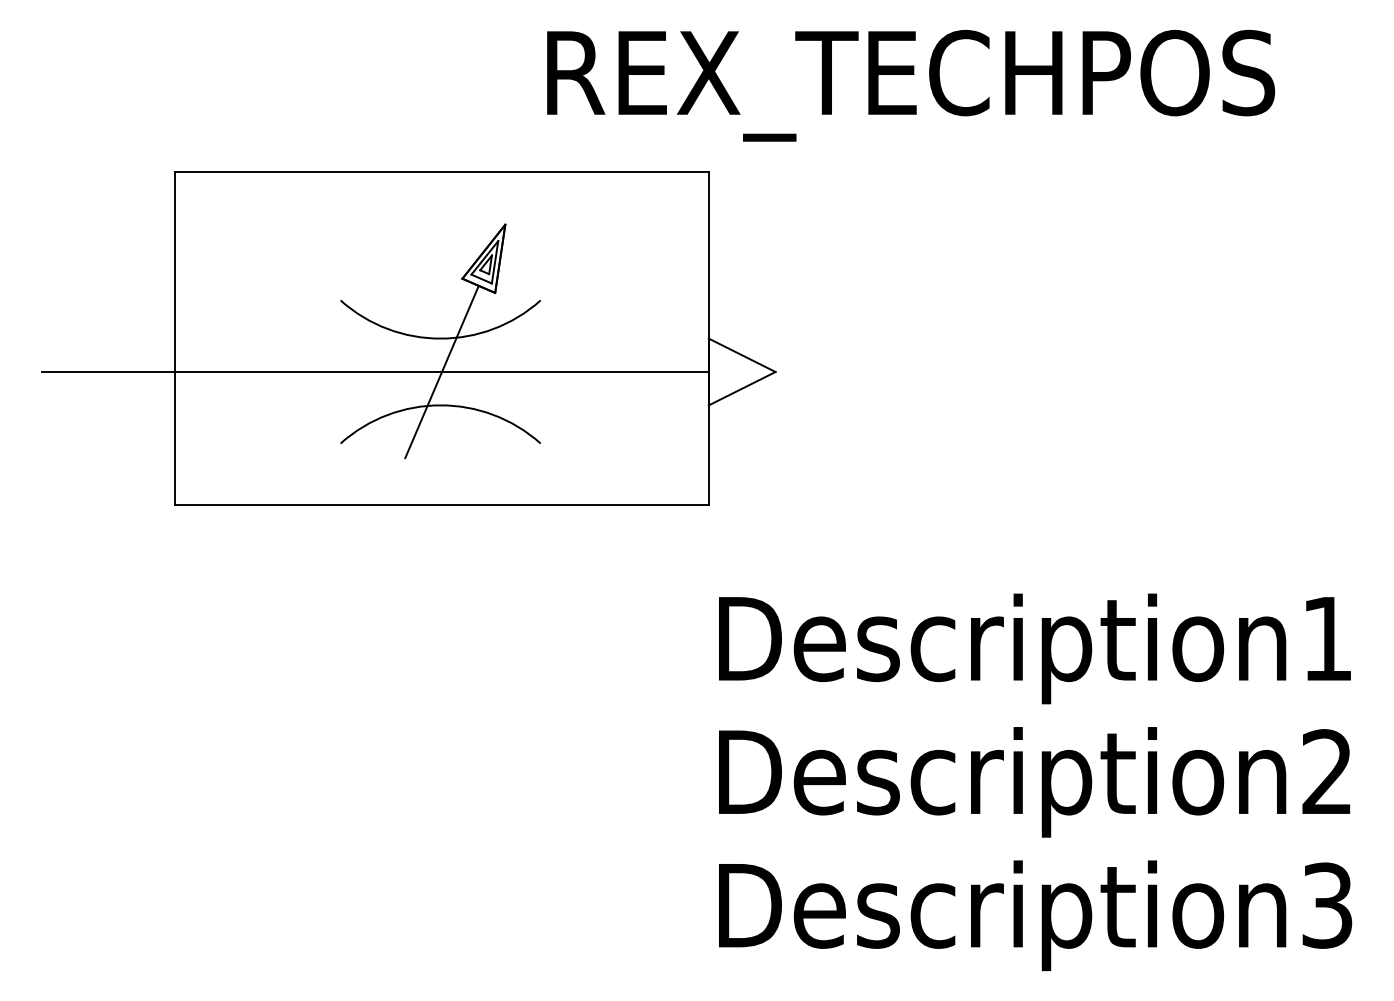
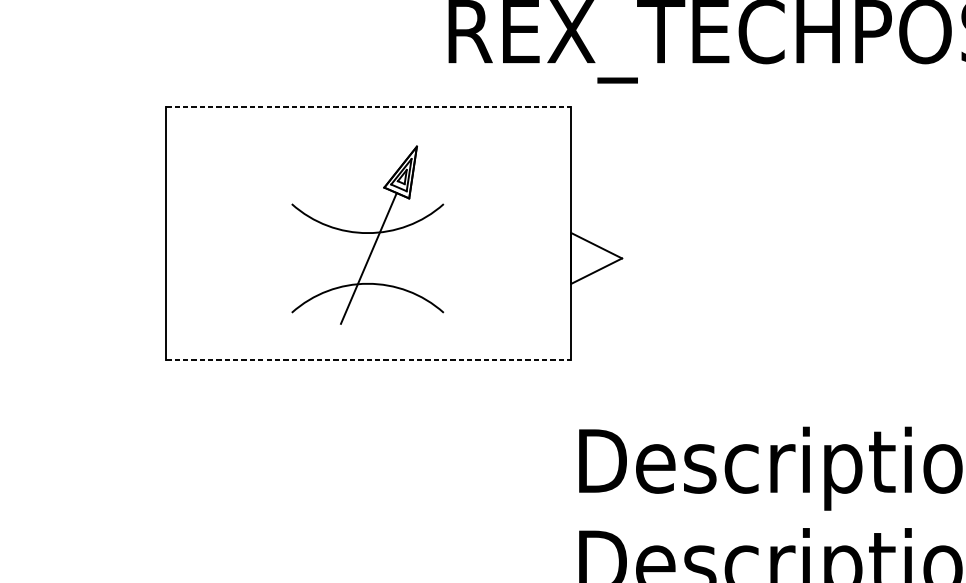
line: (442, 171) -> (369, 106), solid -> dashed
line: (374, 372) -> (317, 258), removed
line: (442, 505) -> (369, 359), solid -> dashed

